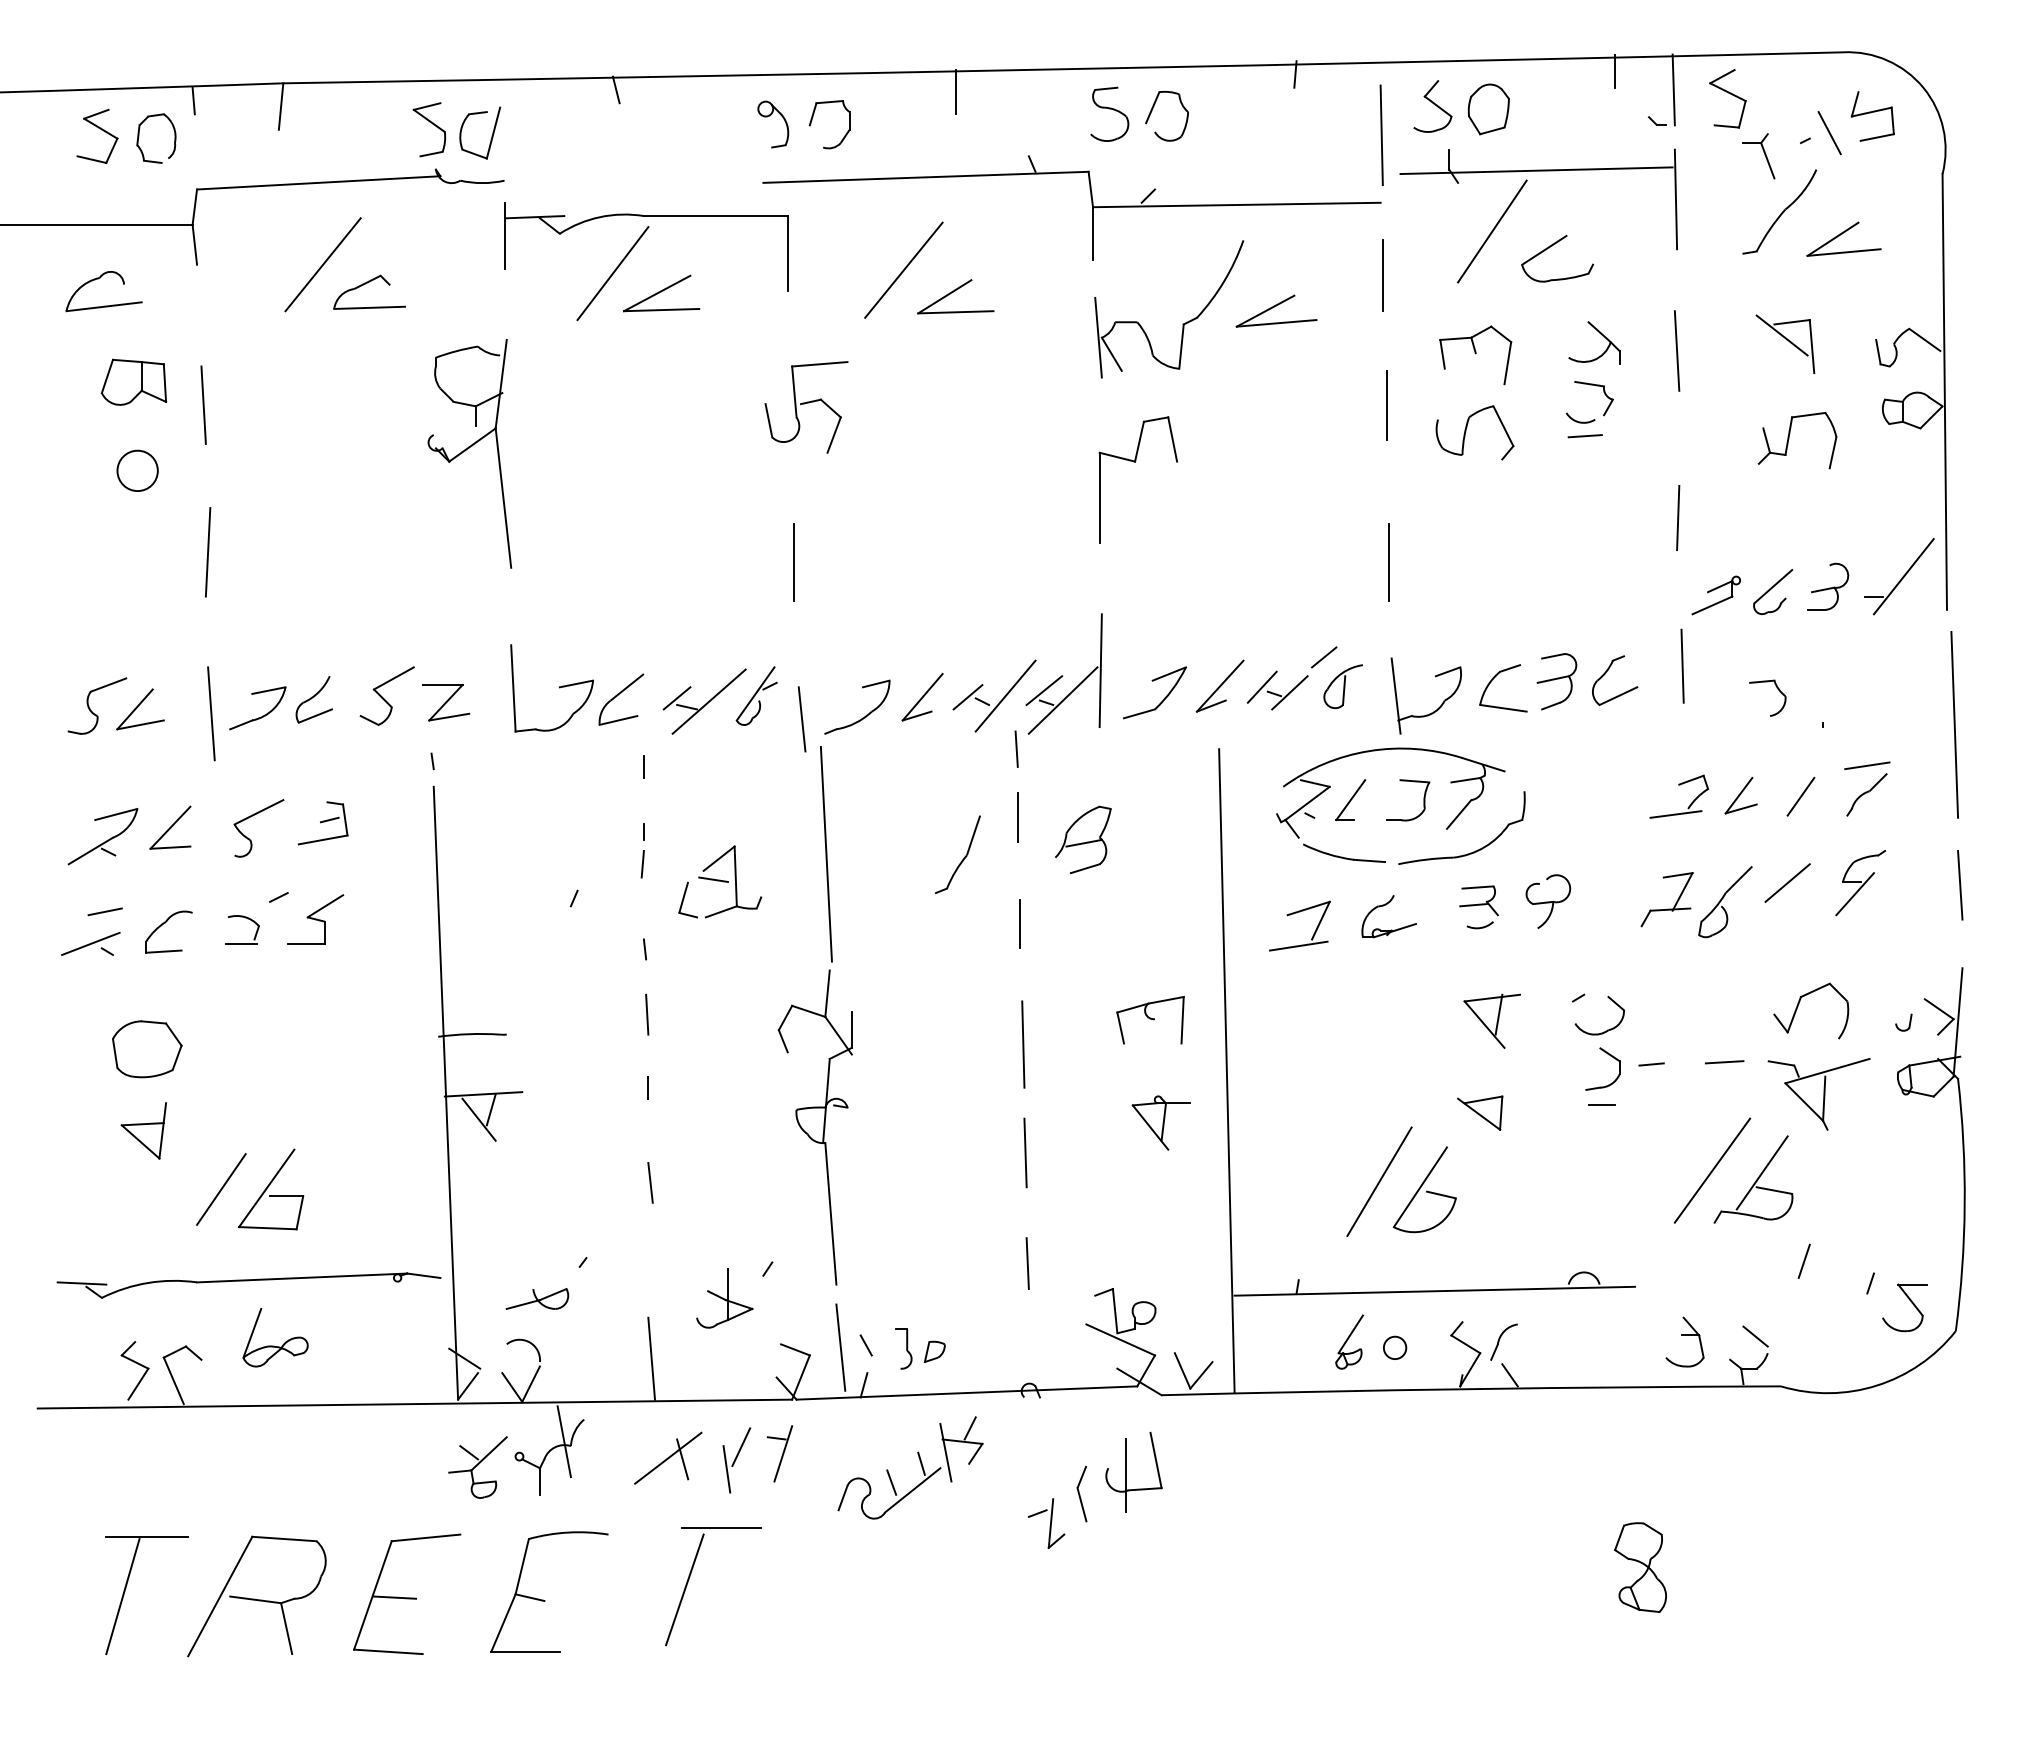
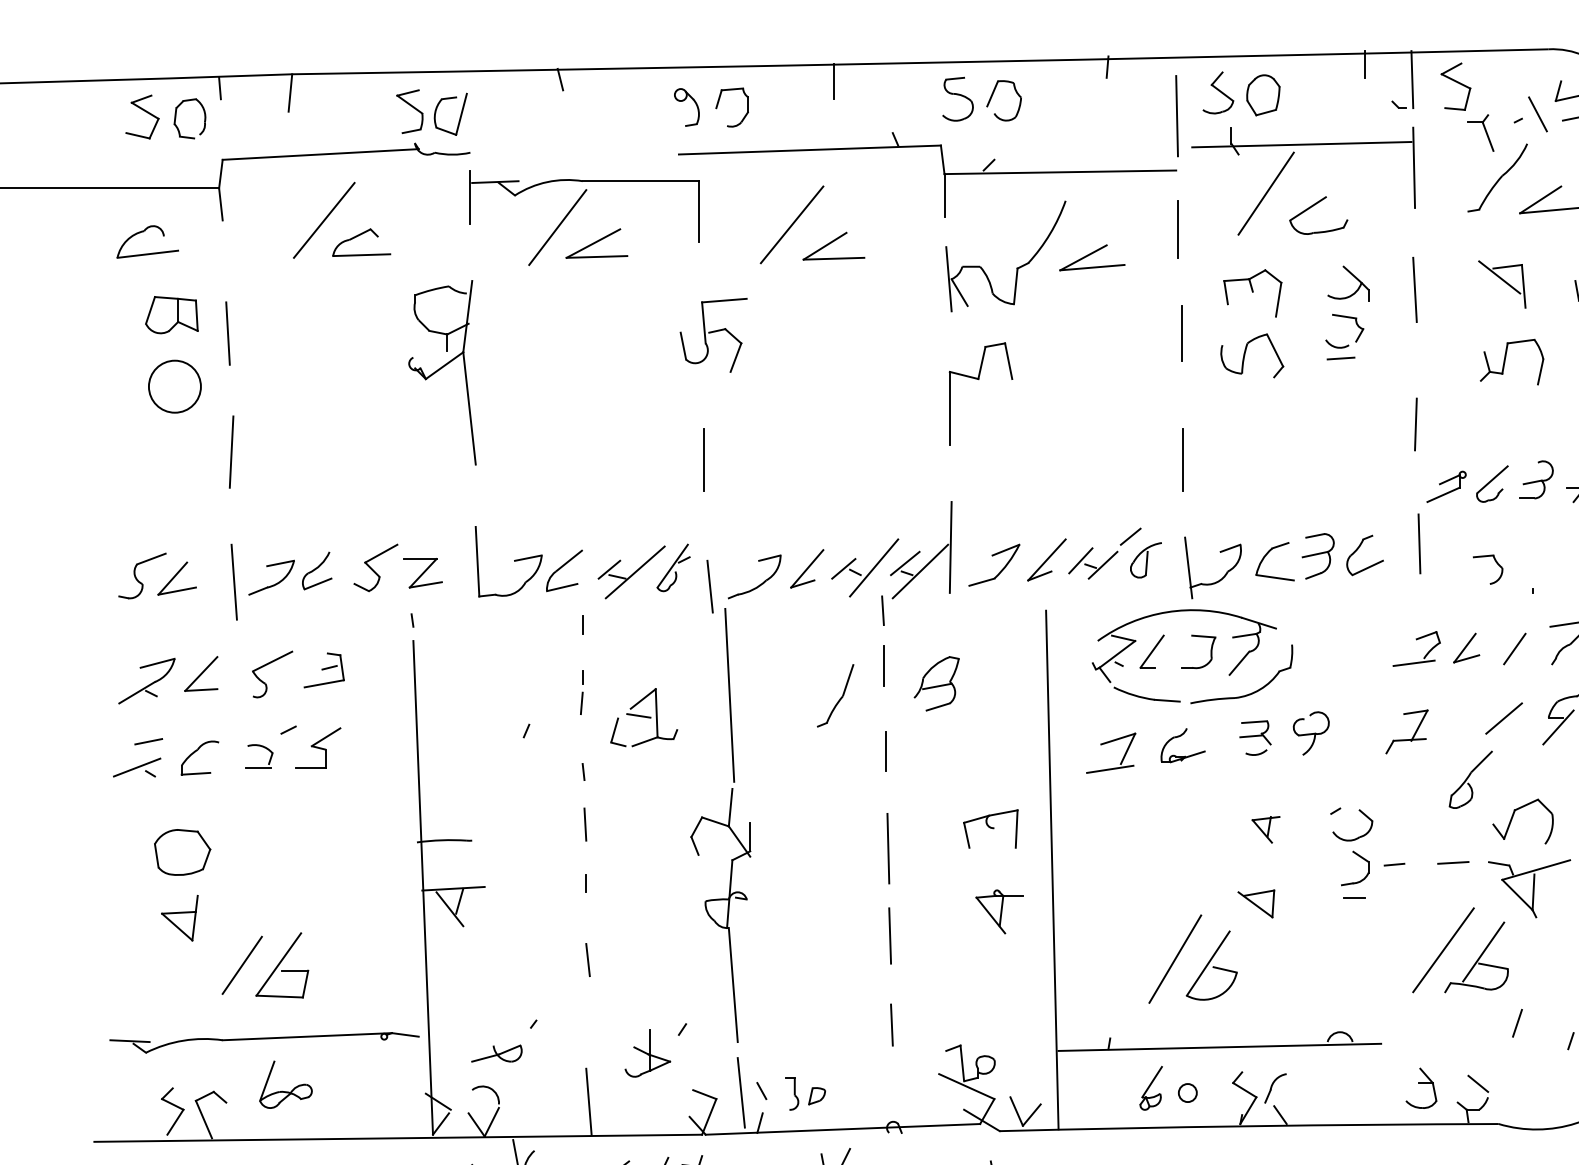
circle: (137, 470) -> (174, 386), size x1.6
part: (1725, 902) -> (1470, 780), moved
part: (1491, 1020) -> (1265, 829), size x0.6

